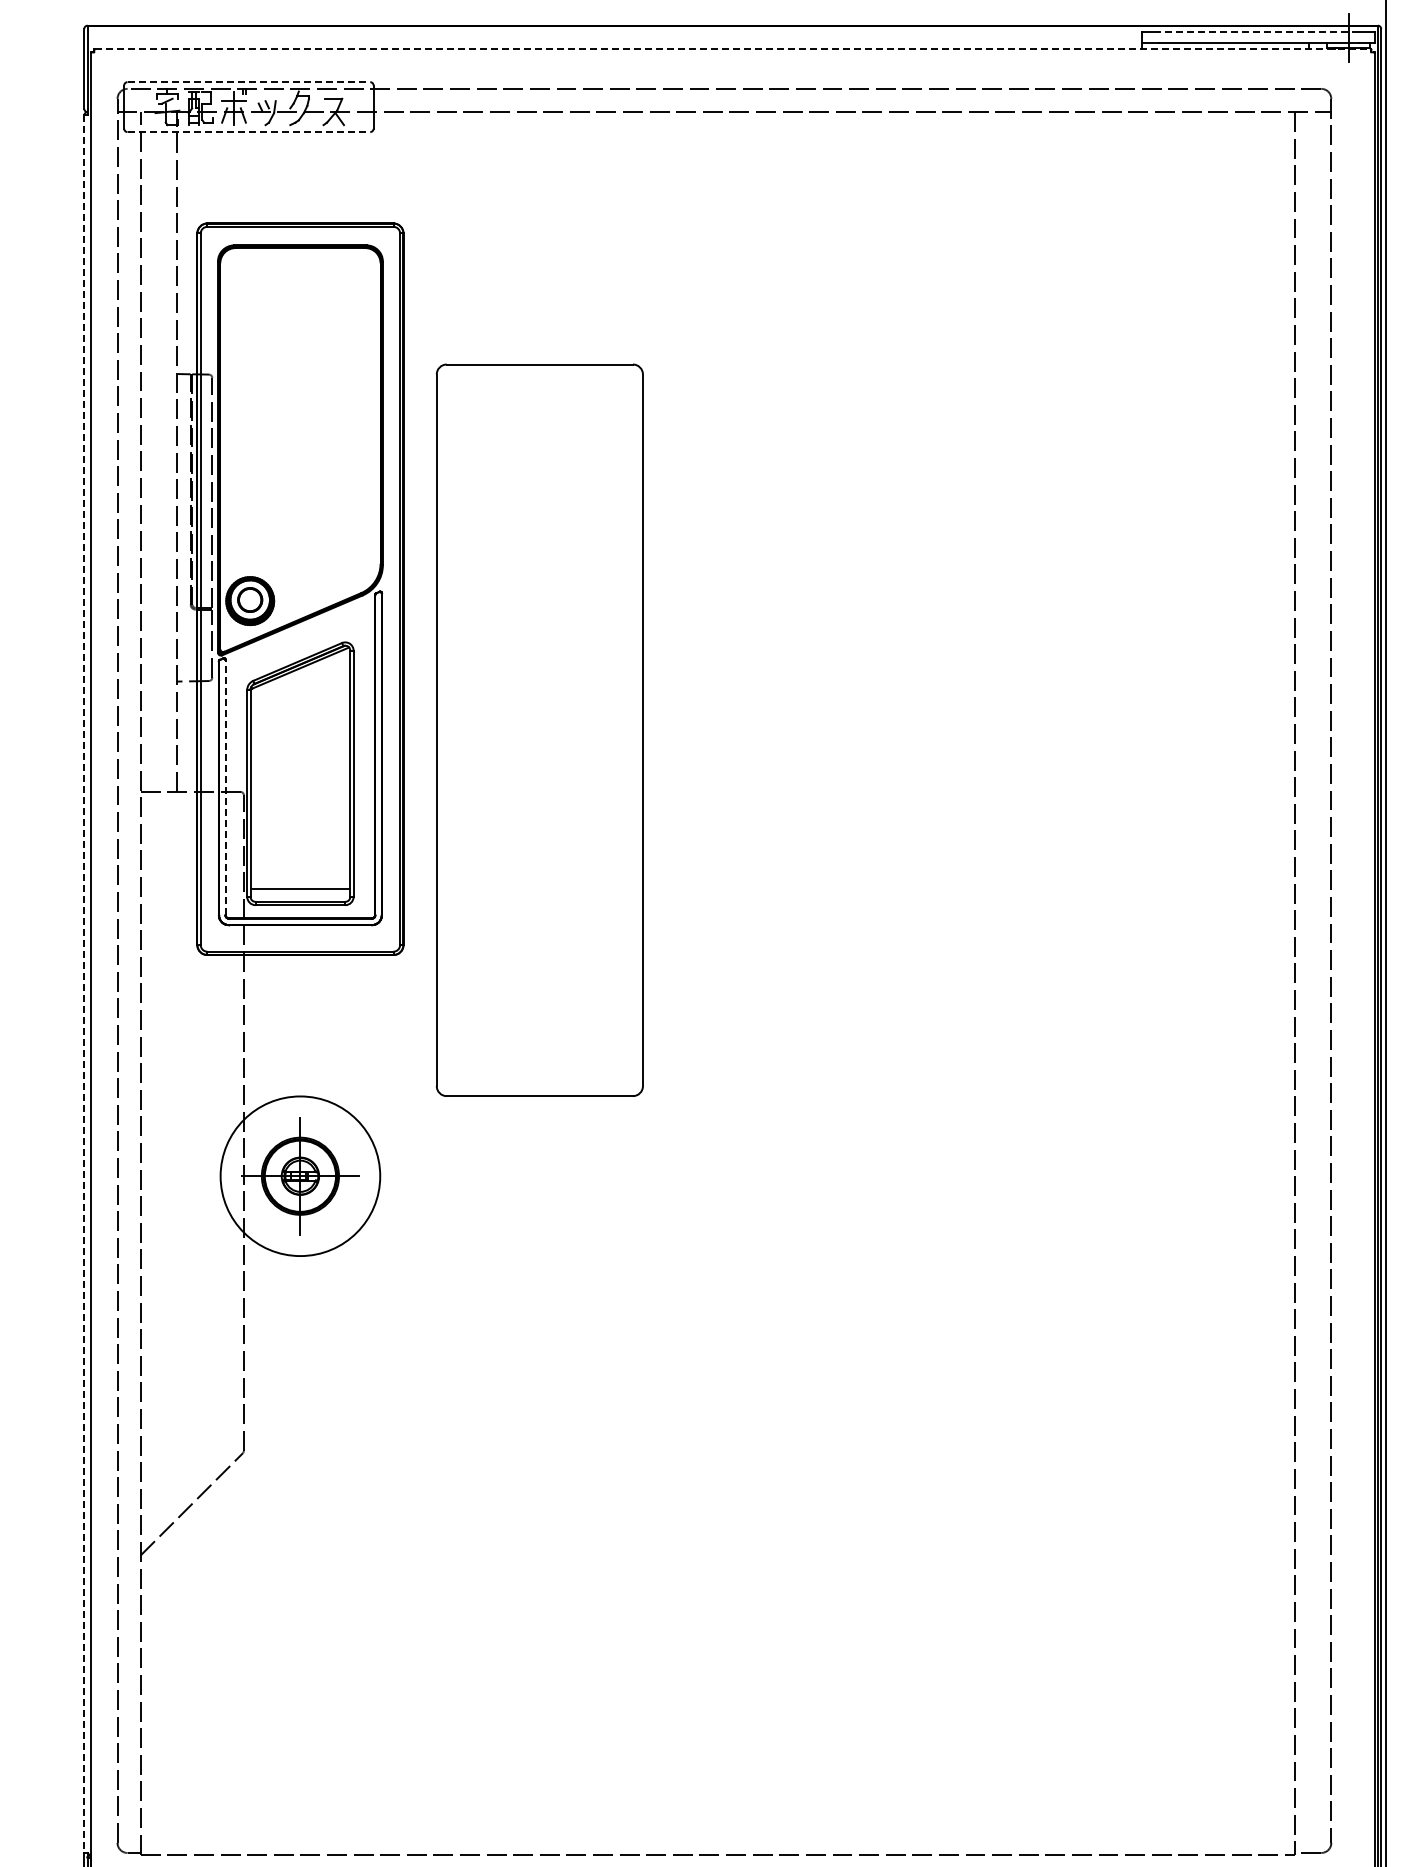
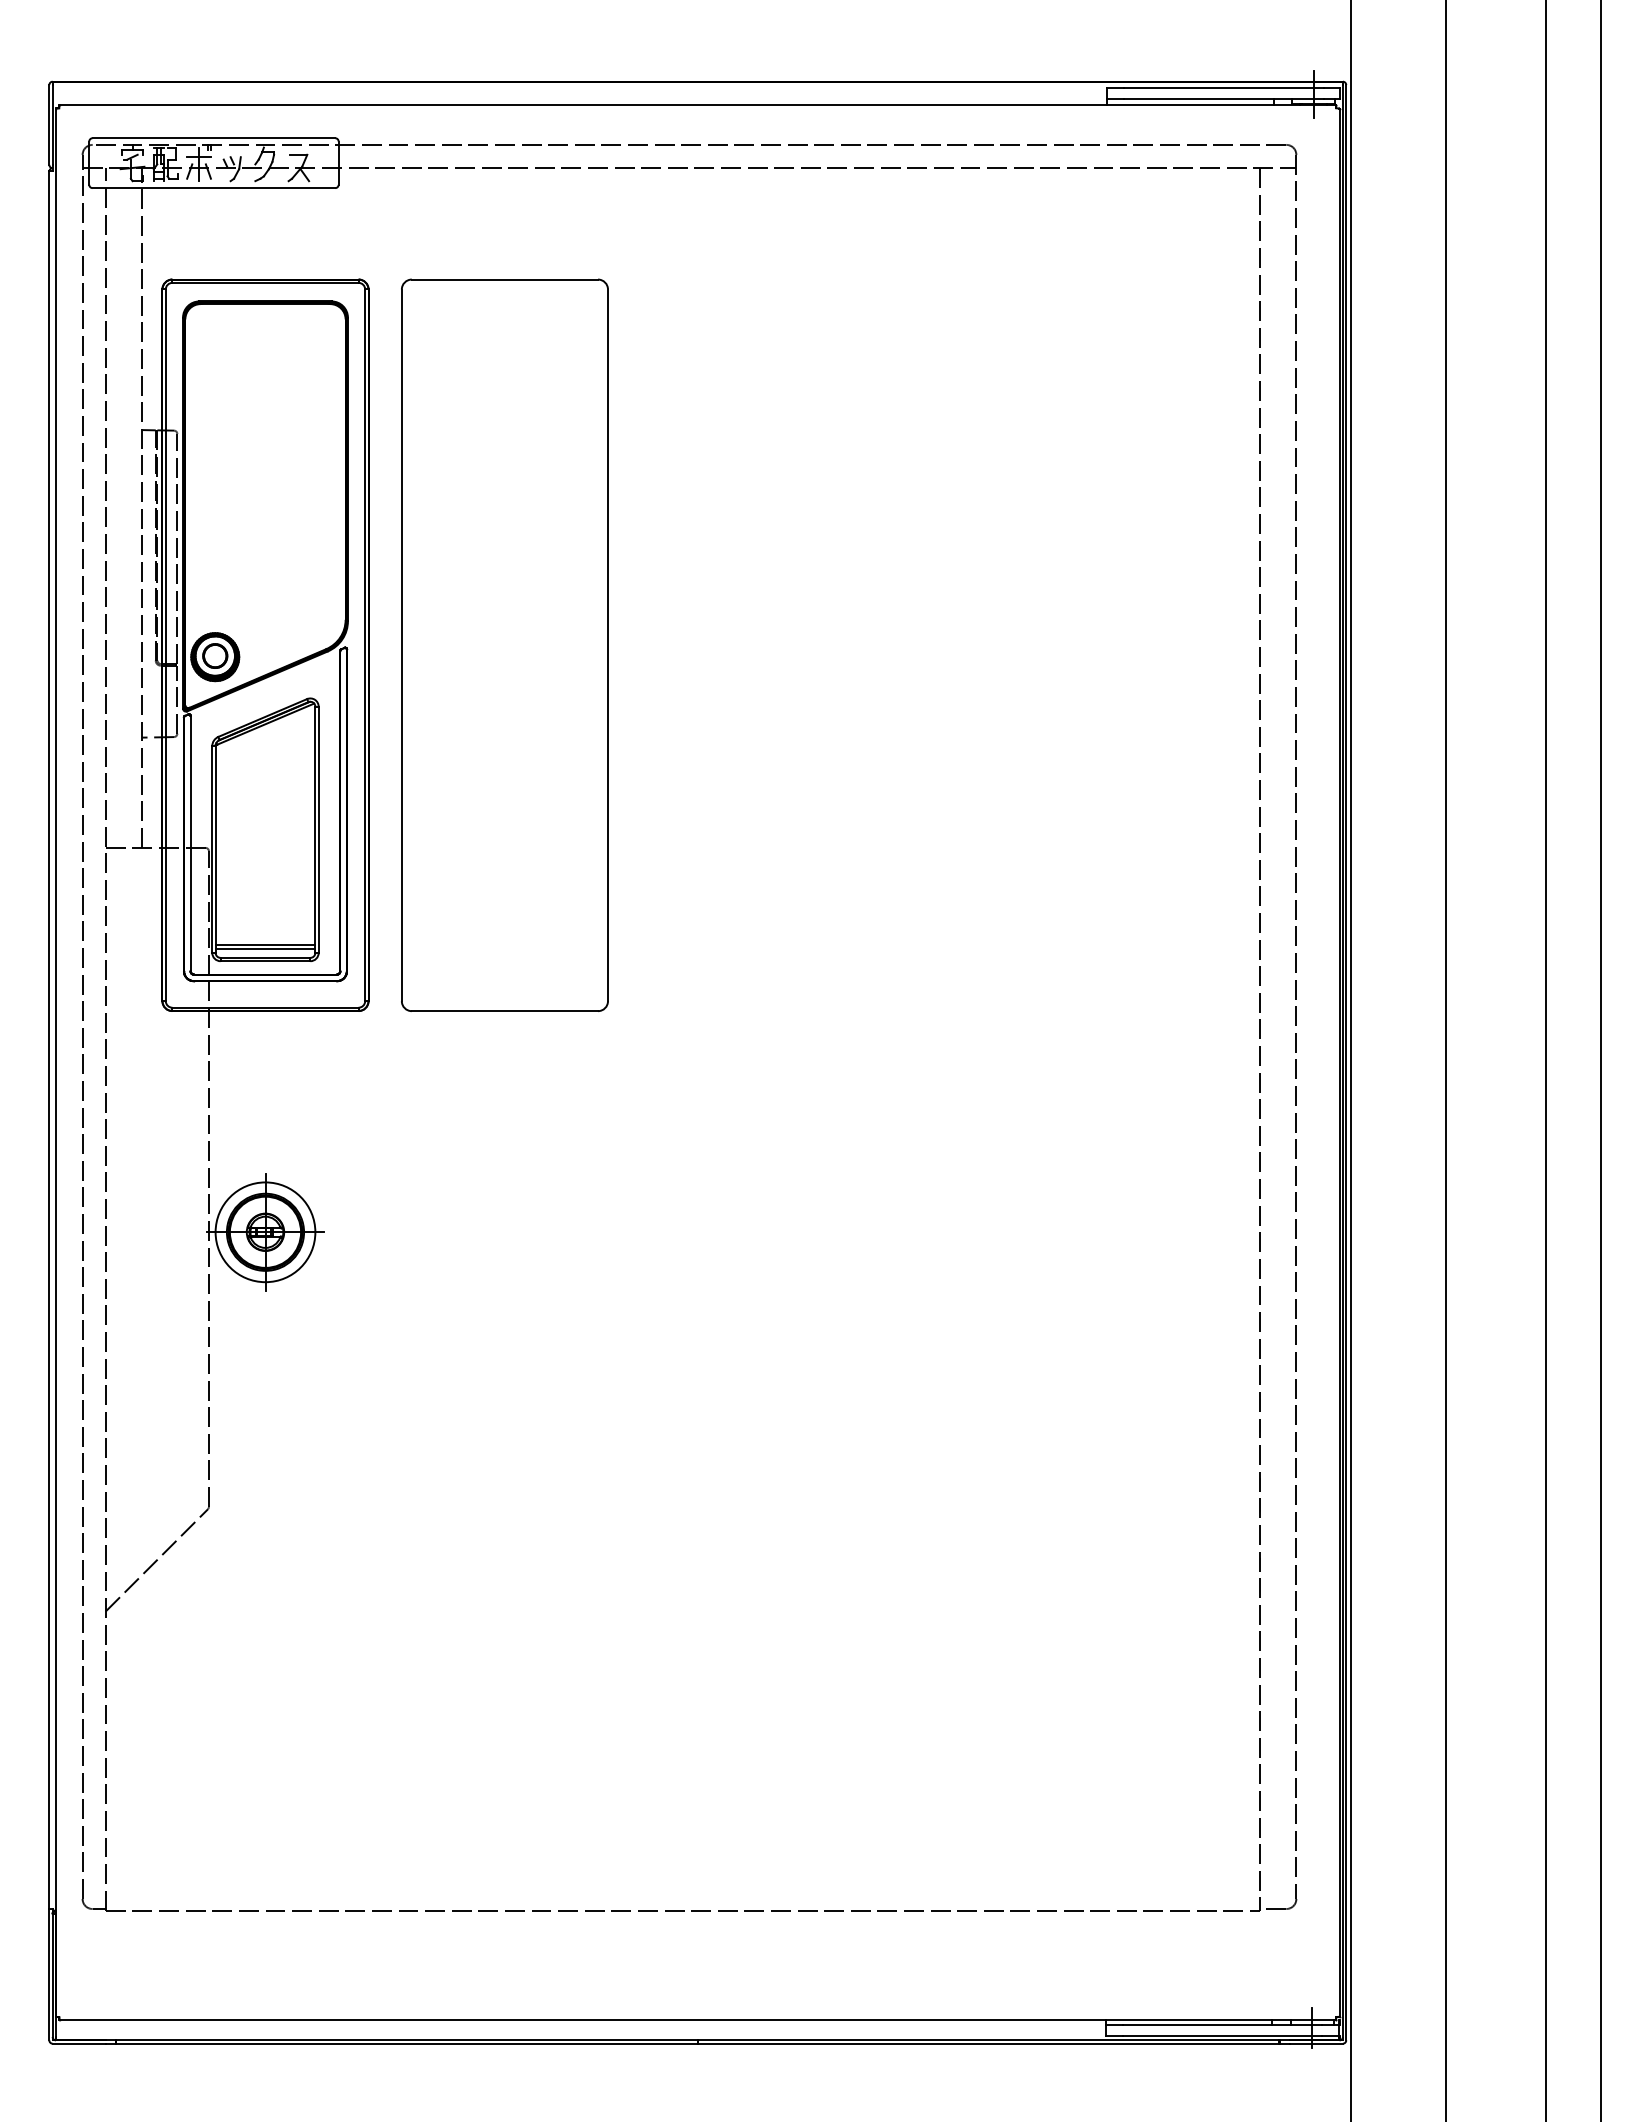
line: (1258, 32) -> (1223, 88), dashed -> solid
line: (733, 48) -> (698, 104), dashed -> solid
line: (249, 82) -> (214, 138), dashed -> solid
line: (249, 132) -> (214, 188), dashed -> solid
part: (539, 729) -> (504, 644), moved
line: (225, 787) -> (190, 843), dashed -> solid
line: (300, 892) -> (265, 948), added
line: (84, 984) -> (49, 1040), dashed -> solid
circle: (300, 1176) -> (265, 1232), size x0.62

